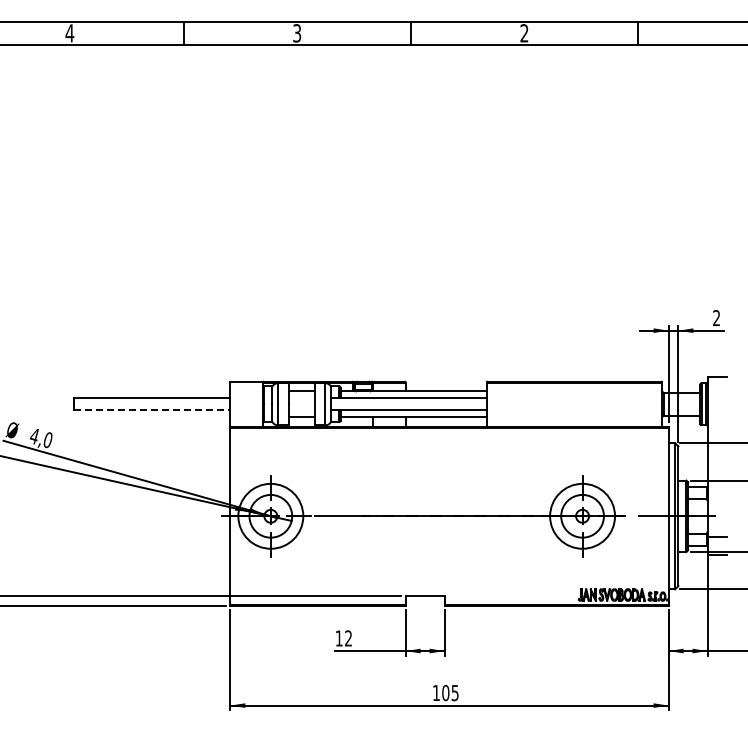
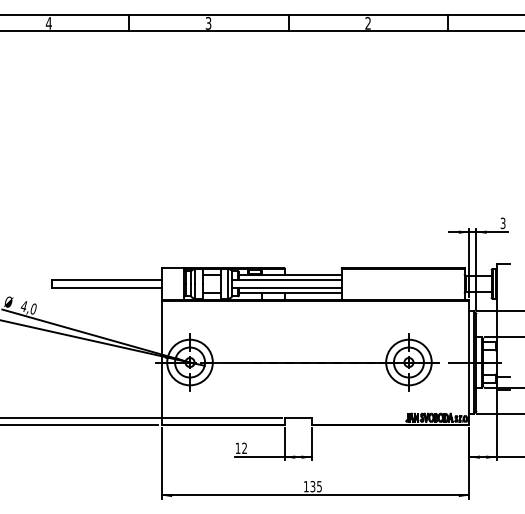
text: (716, 318) -> (503, 223), 2 -> 3
line: (152, 410) -> (106, 288), dashed -> solid
text: (445, 693) -> (312, 486), 105 -> 135

